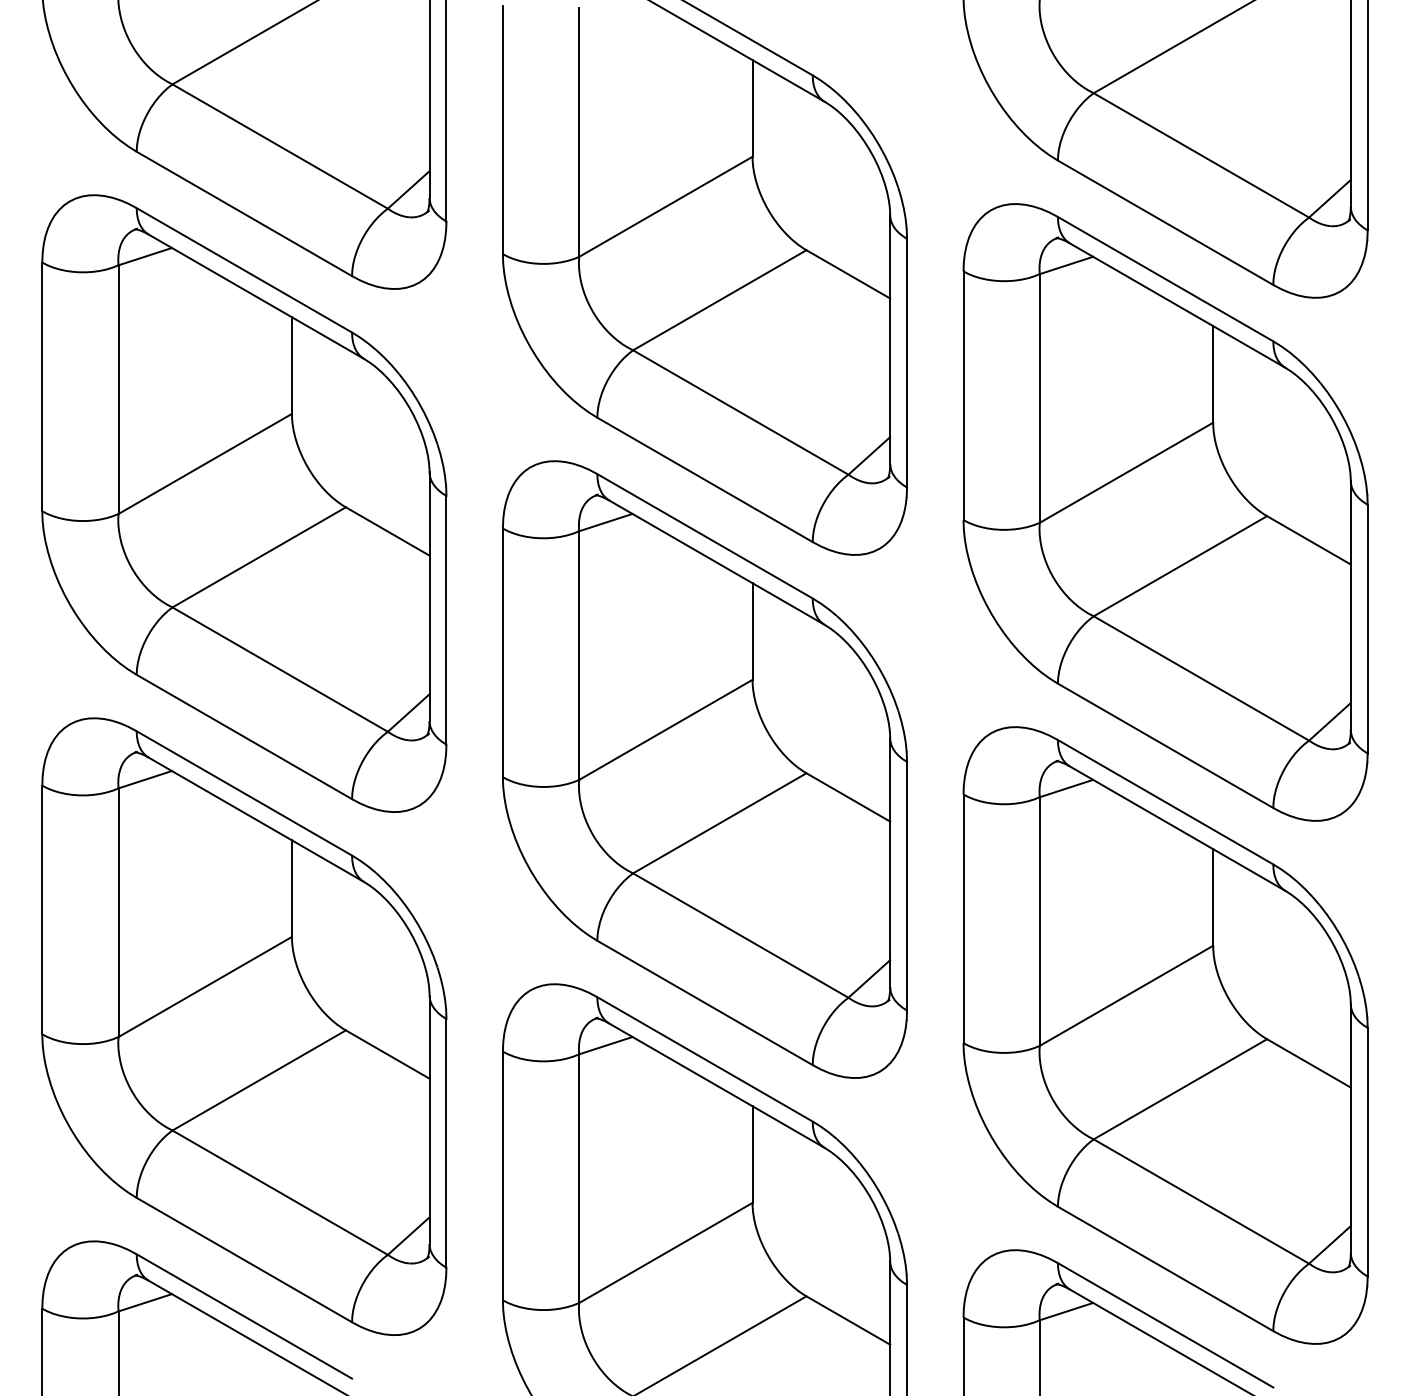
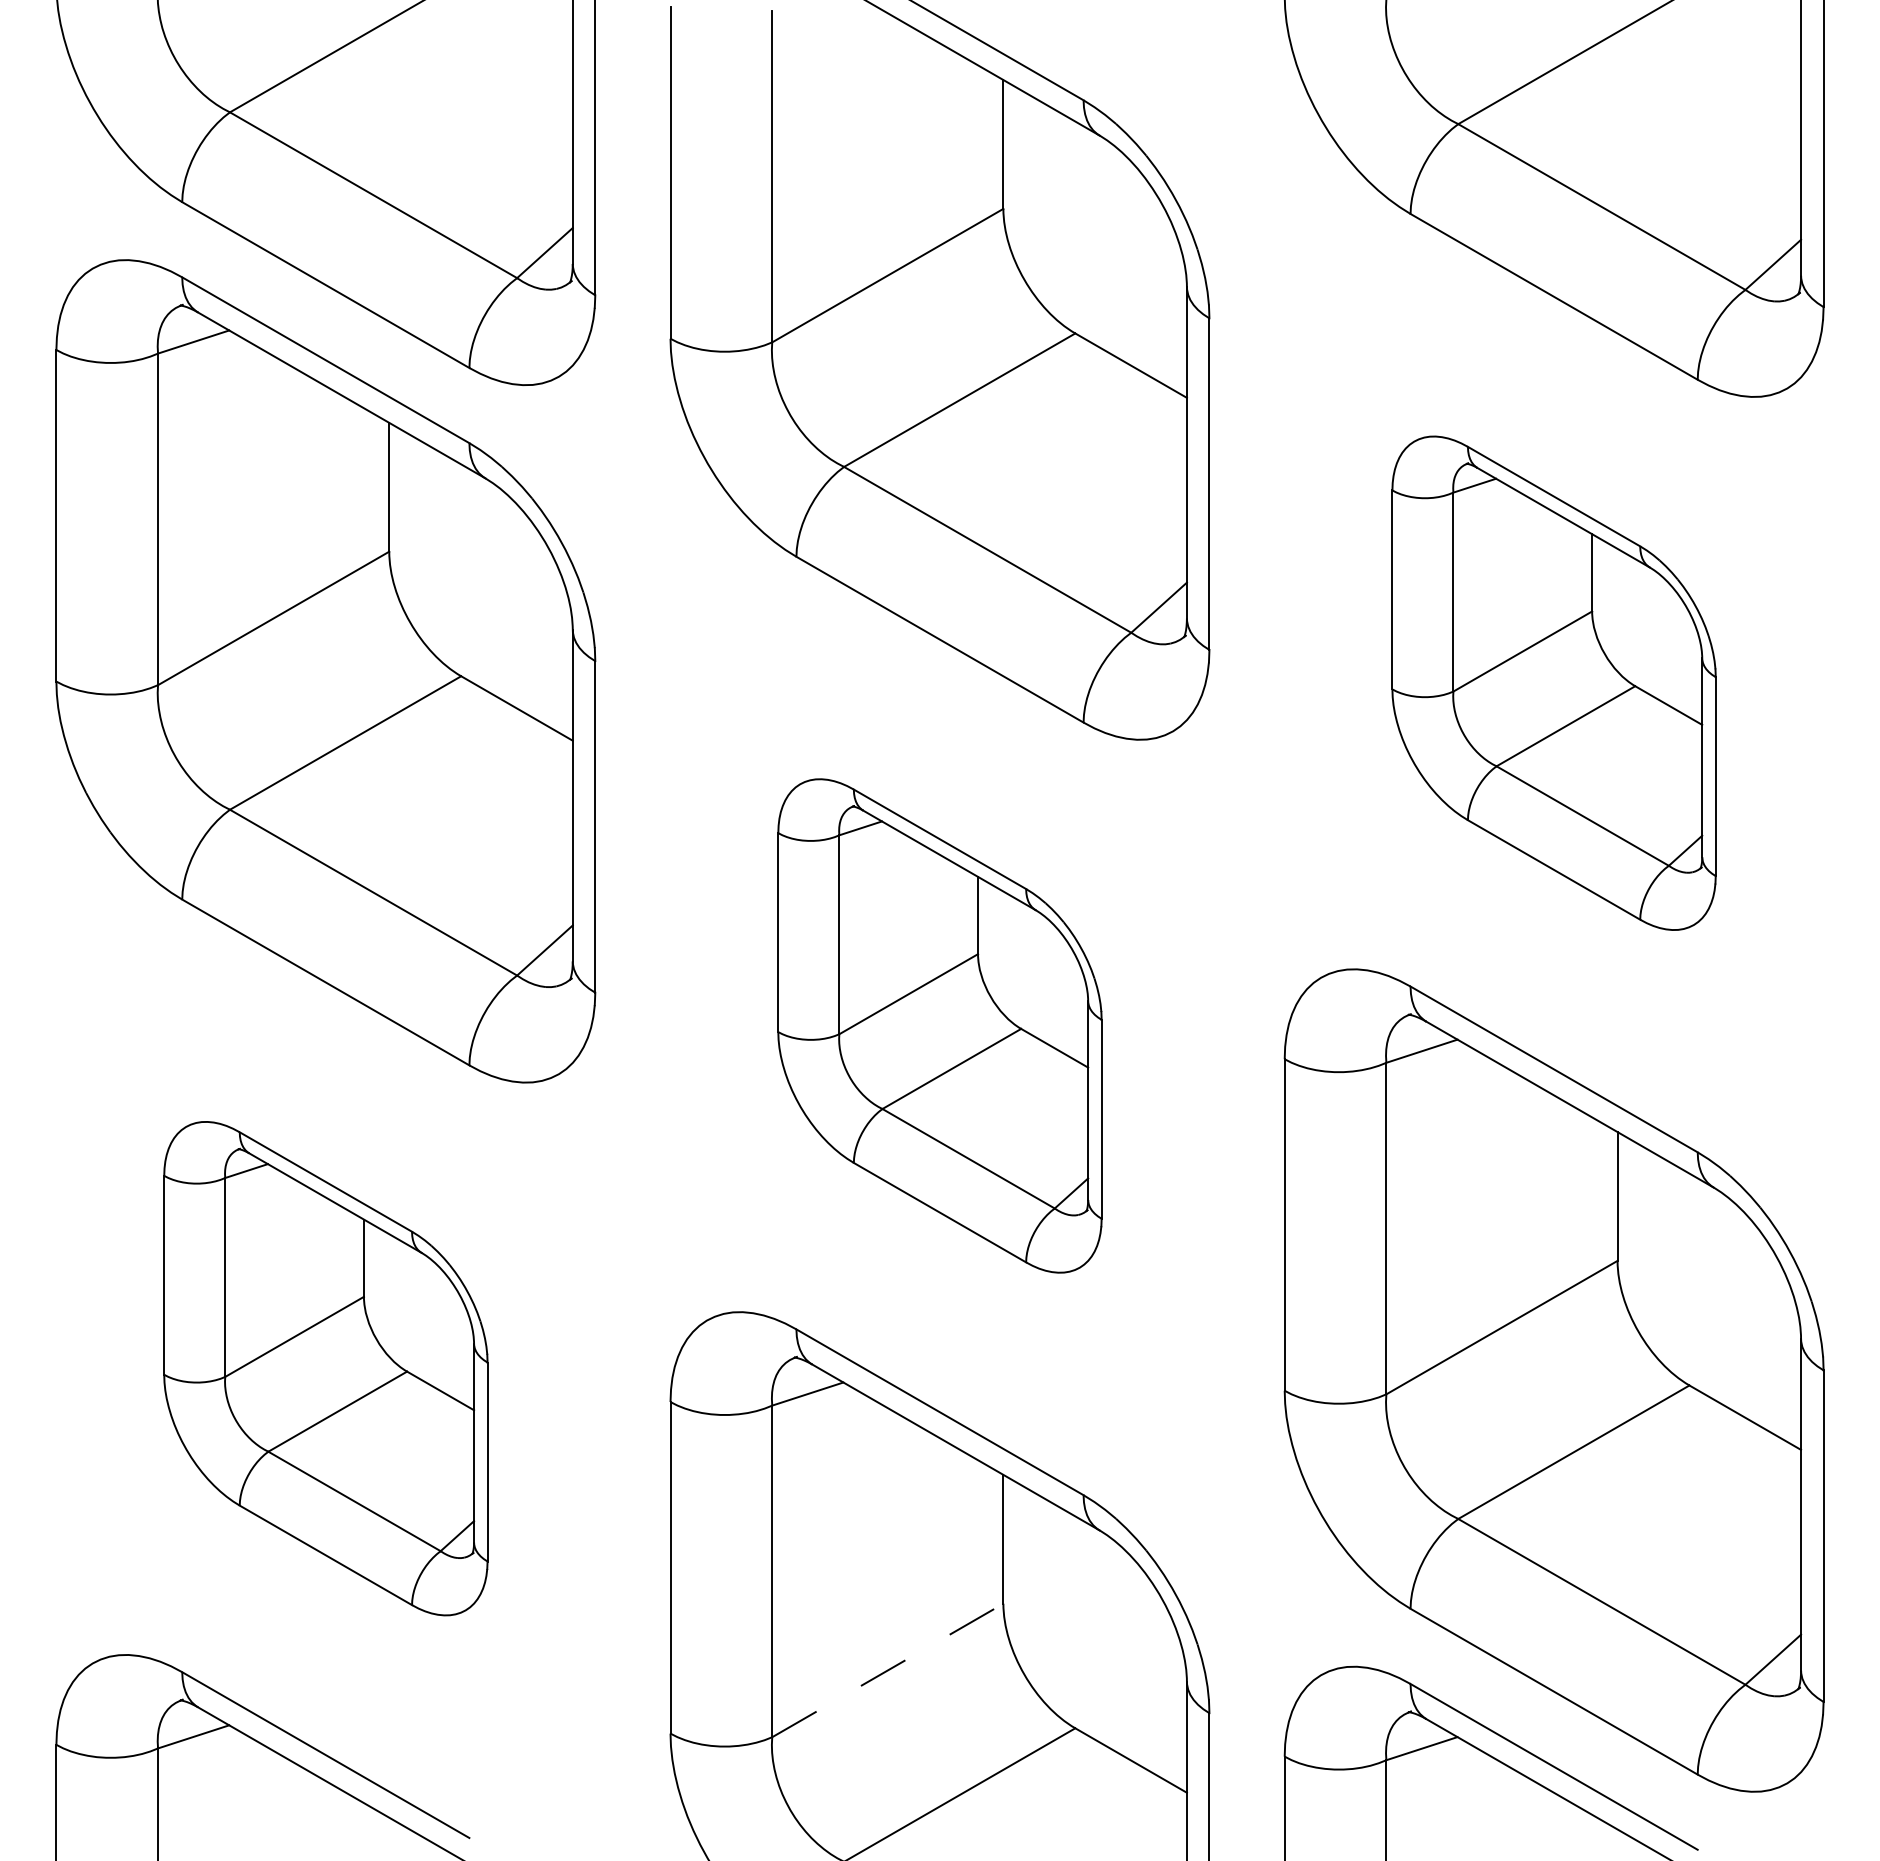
part: (1165, 512) -> (1553, 683), size x0.6
part: (704, 769) -> (939, 1025), size x0.6
part: (244, 1026) -> (325, 1368), size x0.6
line: (666, 1253) -> (888, 1670), solid -> dashed

